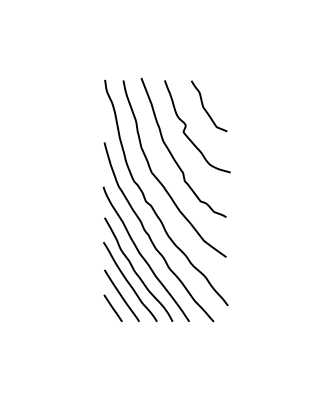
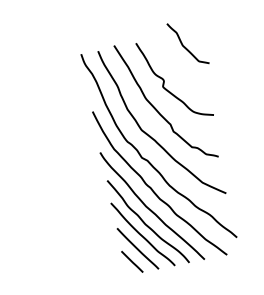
curve: (205, 108) -> (185, 46), moved

